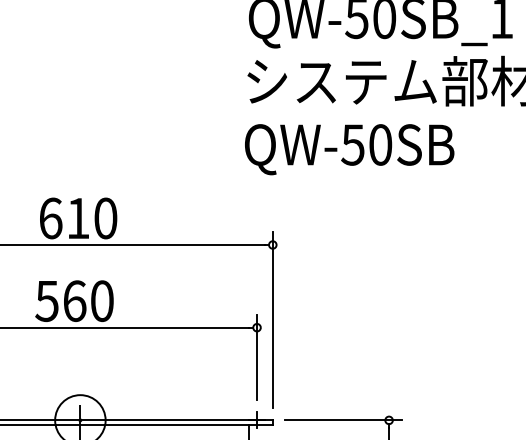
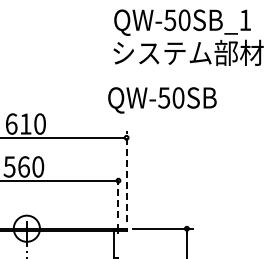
text: (349, 149) -> (162, 100), moved
line: (272, 319) -> (126, 176), solid -> dashed
line: (257, 358) -> (118, 196), solid -> dashed

